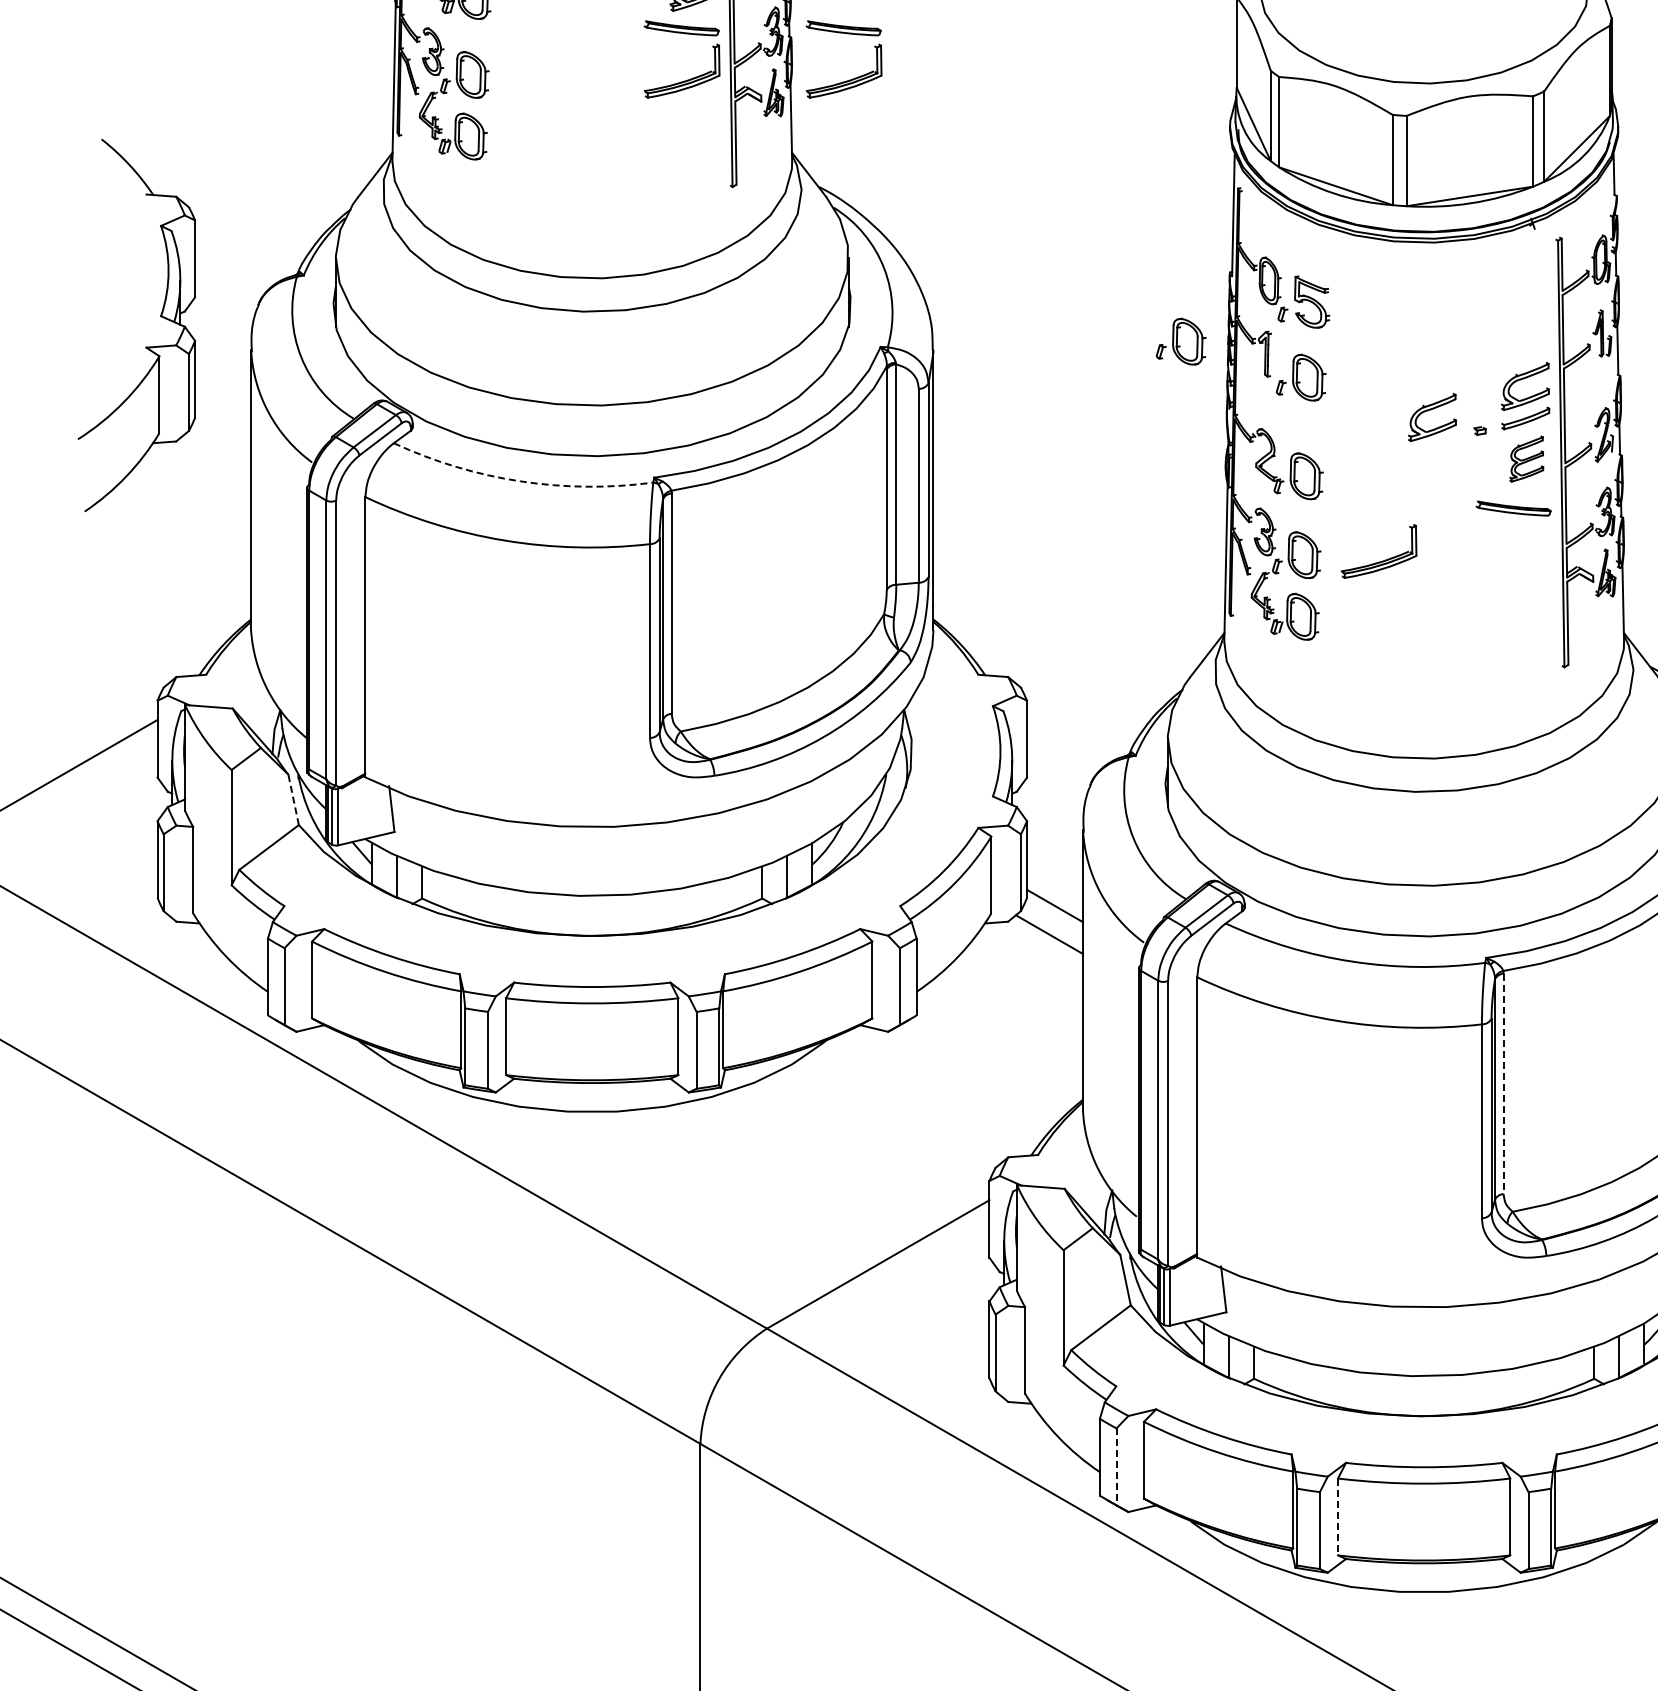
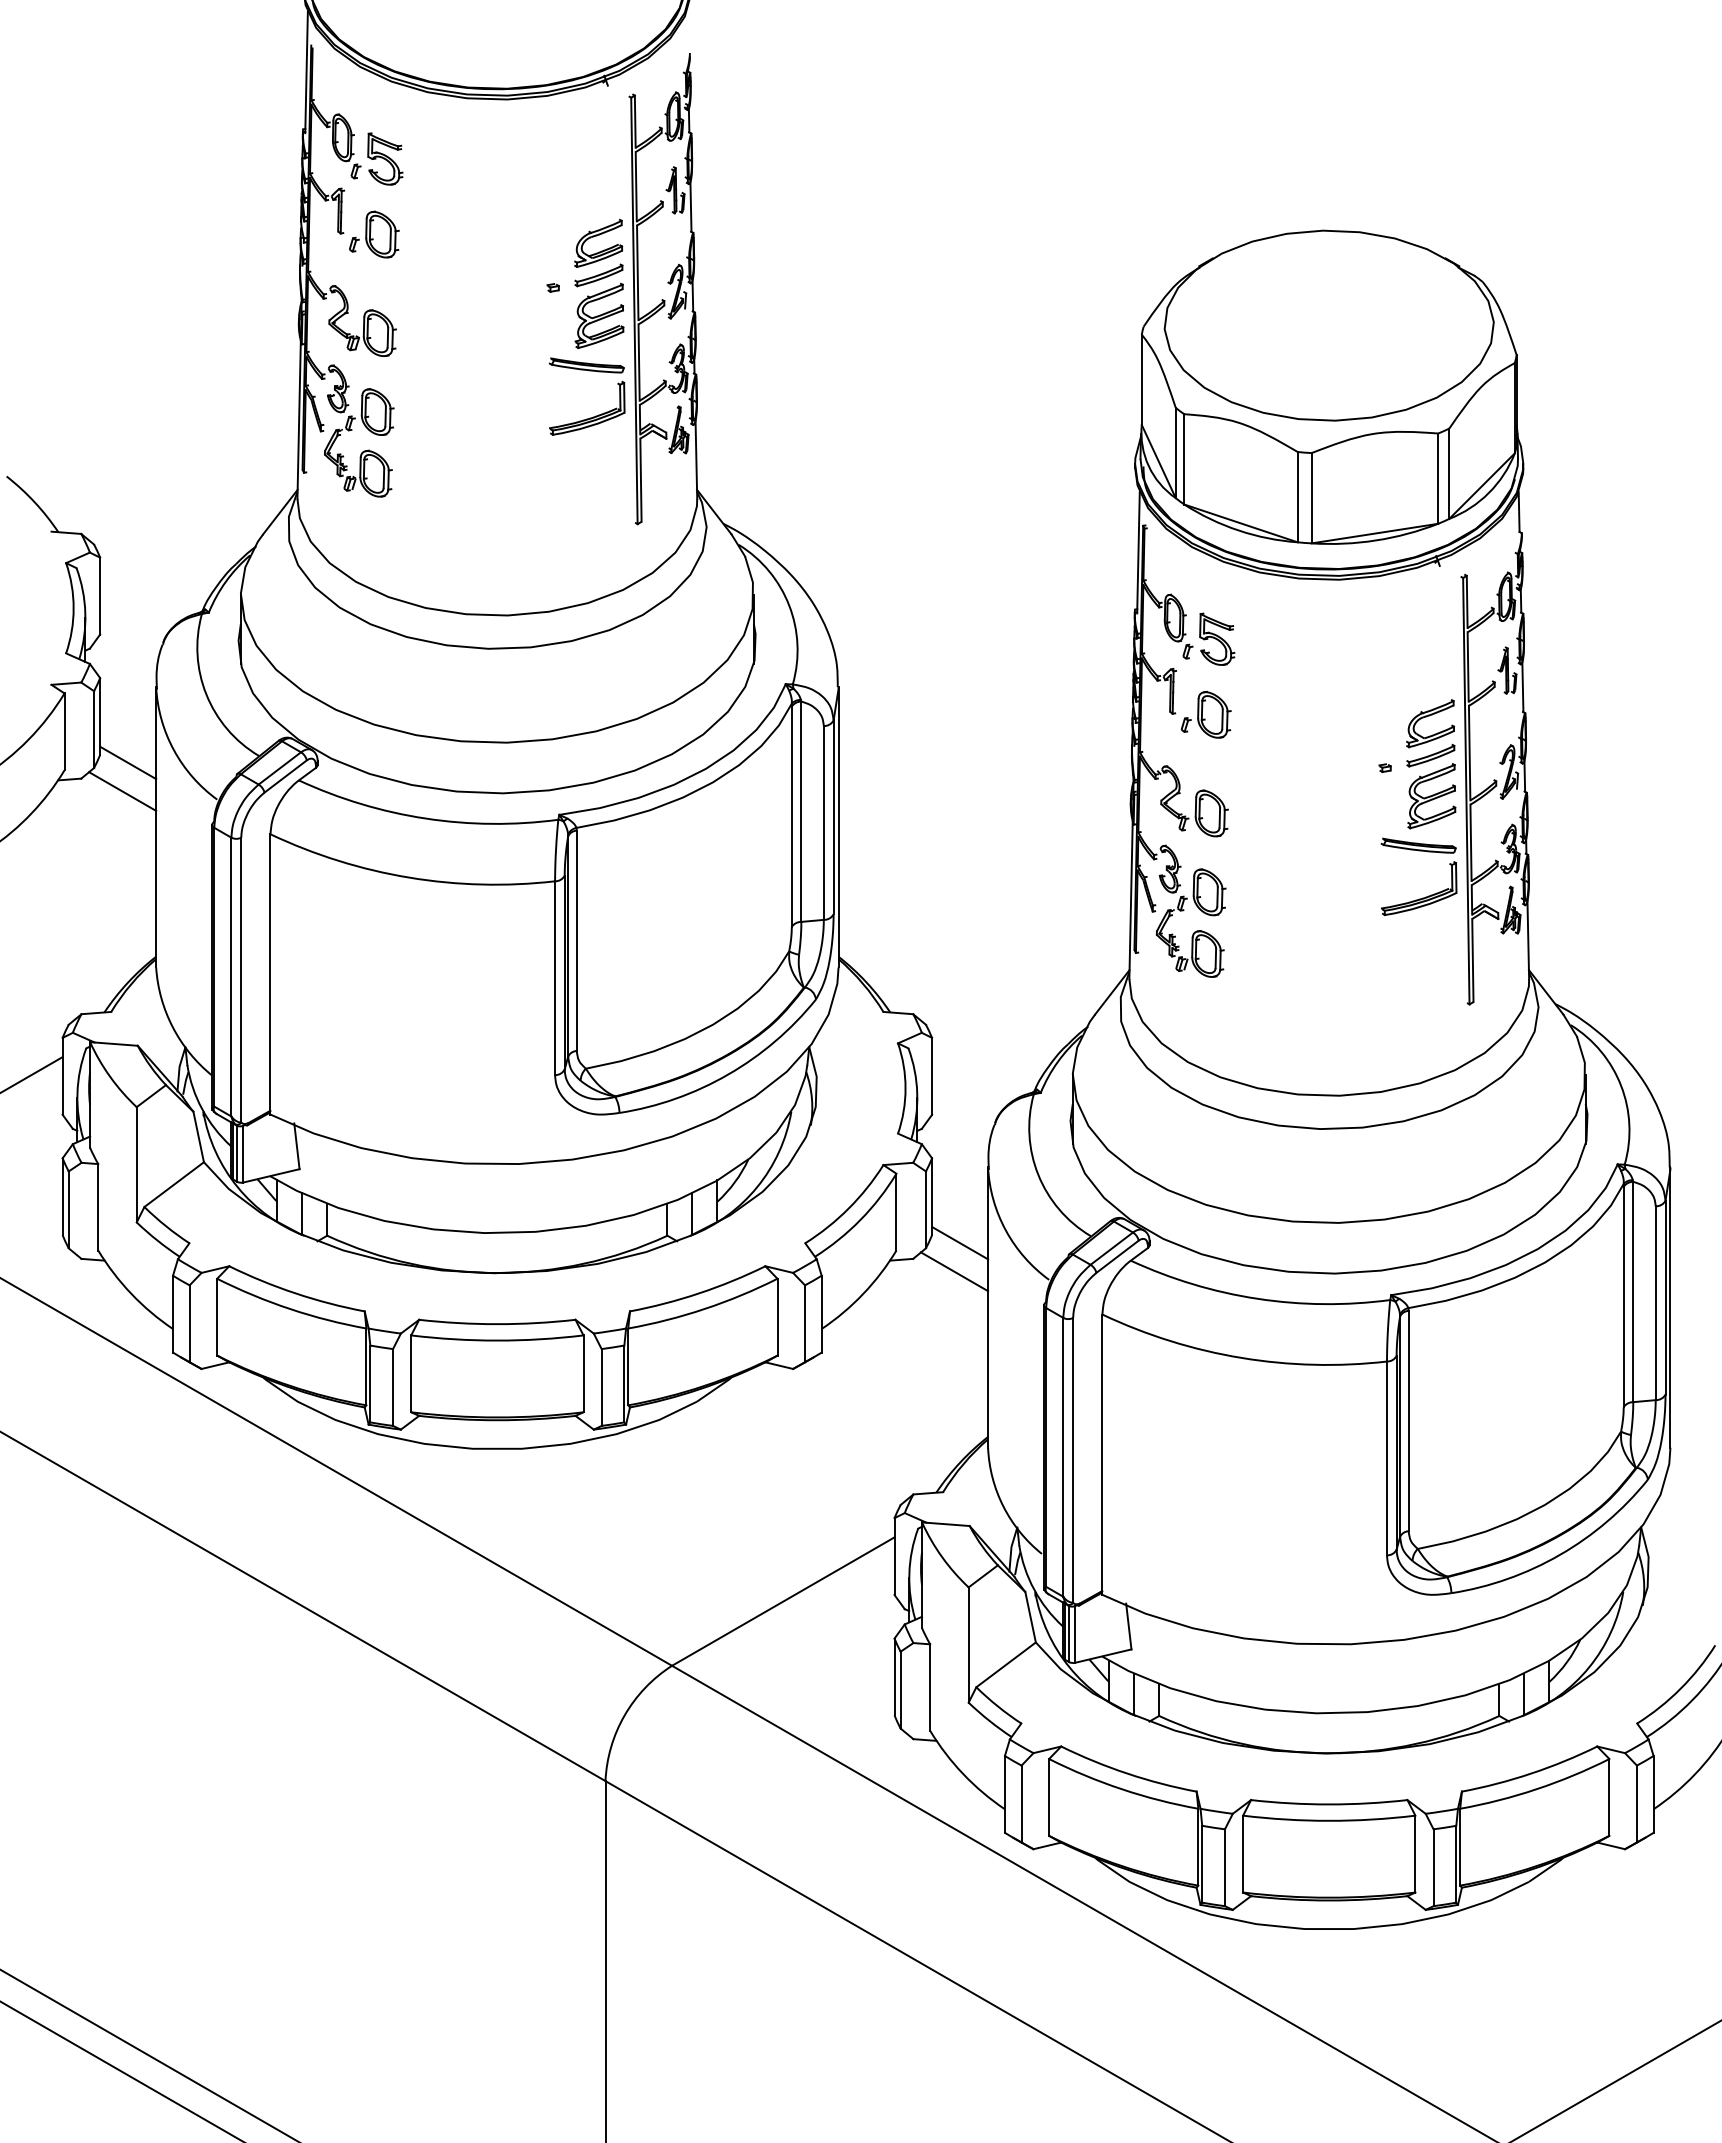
part: (852, 78) -> (757, 415), removed
part: (1180, 341) -> (1085, 678), removed
part: (1431, 410) -> (1336, 747), removed
line: (223, 425) -> (128, 762), added
line: (217, 454) -> (122, 791), added
part: (1526, 459) -> (1431, 796), size x1.43
arc: (520, 481) -> (425, 818), dashed -> solid
part: (1382, 560) -> (1422, 897), moved
line: (293, 800) -> (198, 1137), dashed -> solid
line: (1503, 1084) -> (1408, 1421), dashed -> solid
line: (1116, 1467) -> (1021, 1804), dashed -> solid
line: (1338, 1517) -> (1243, 1854), dashed -> solid

